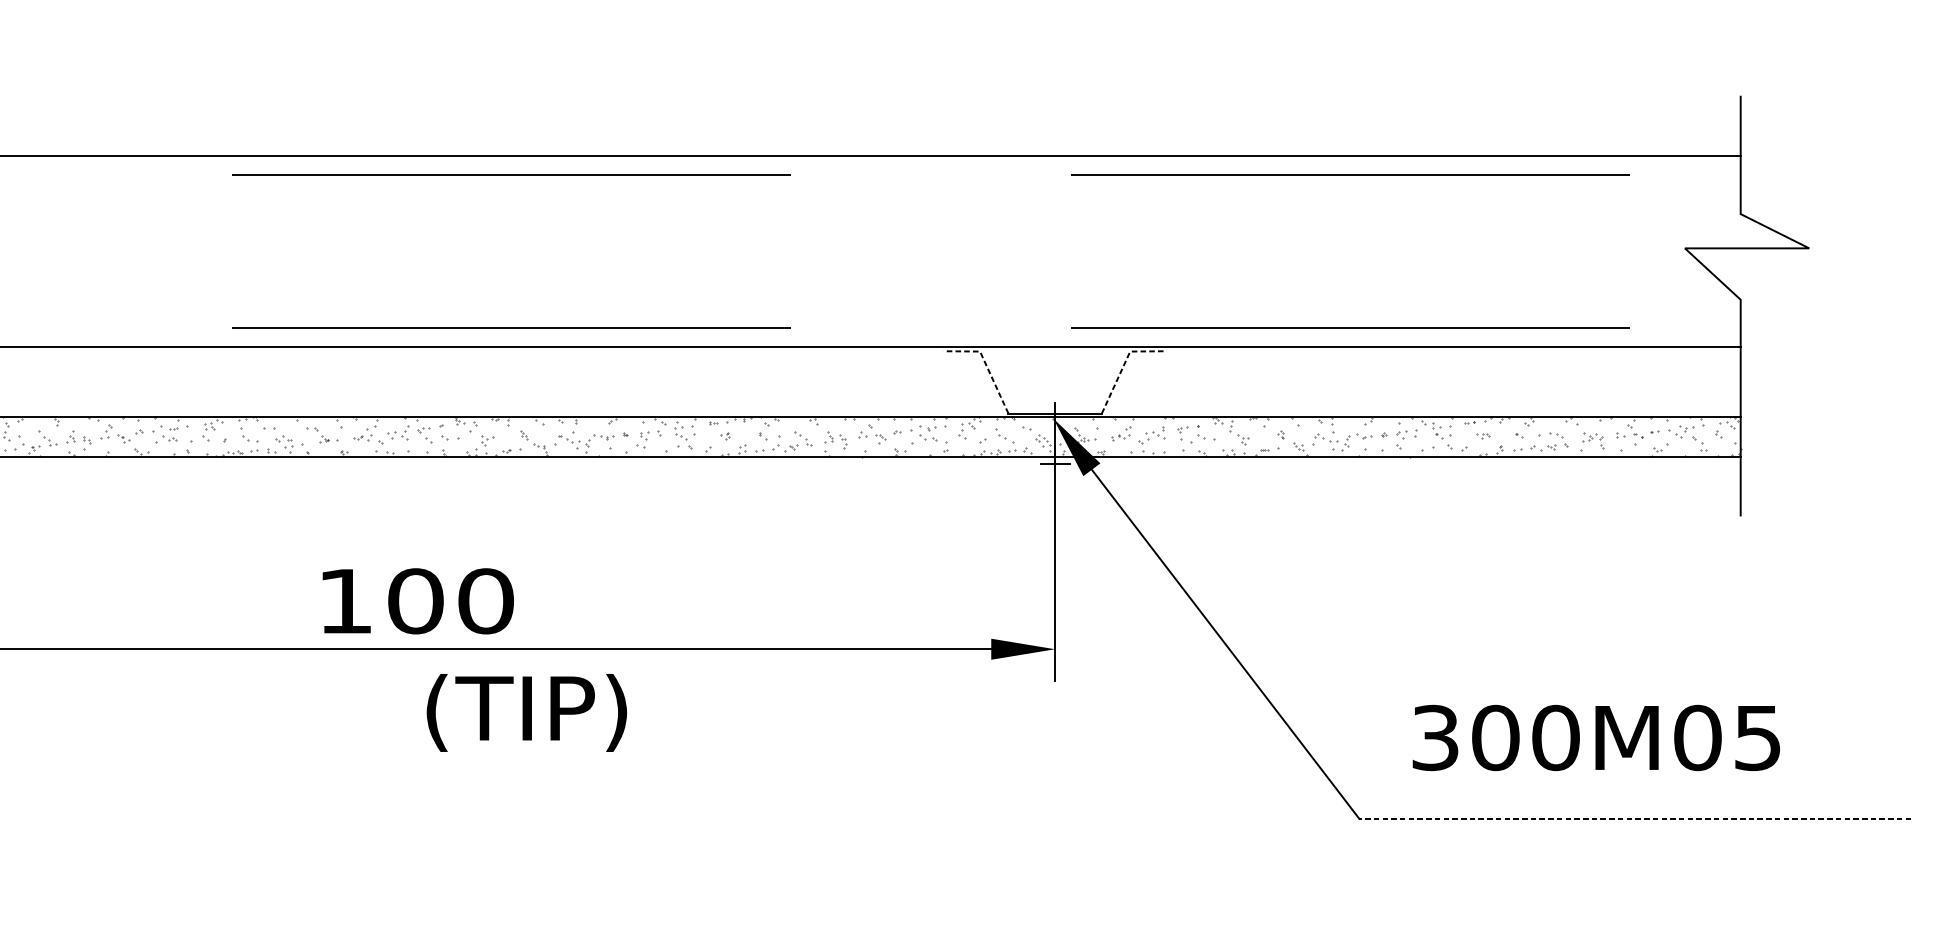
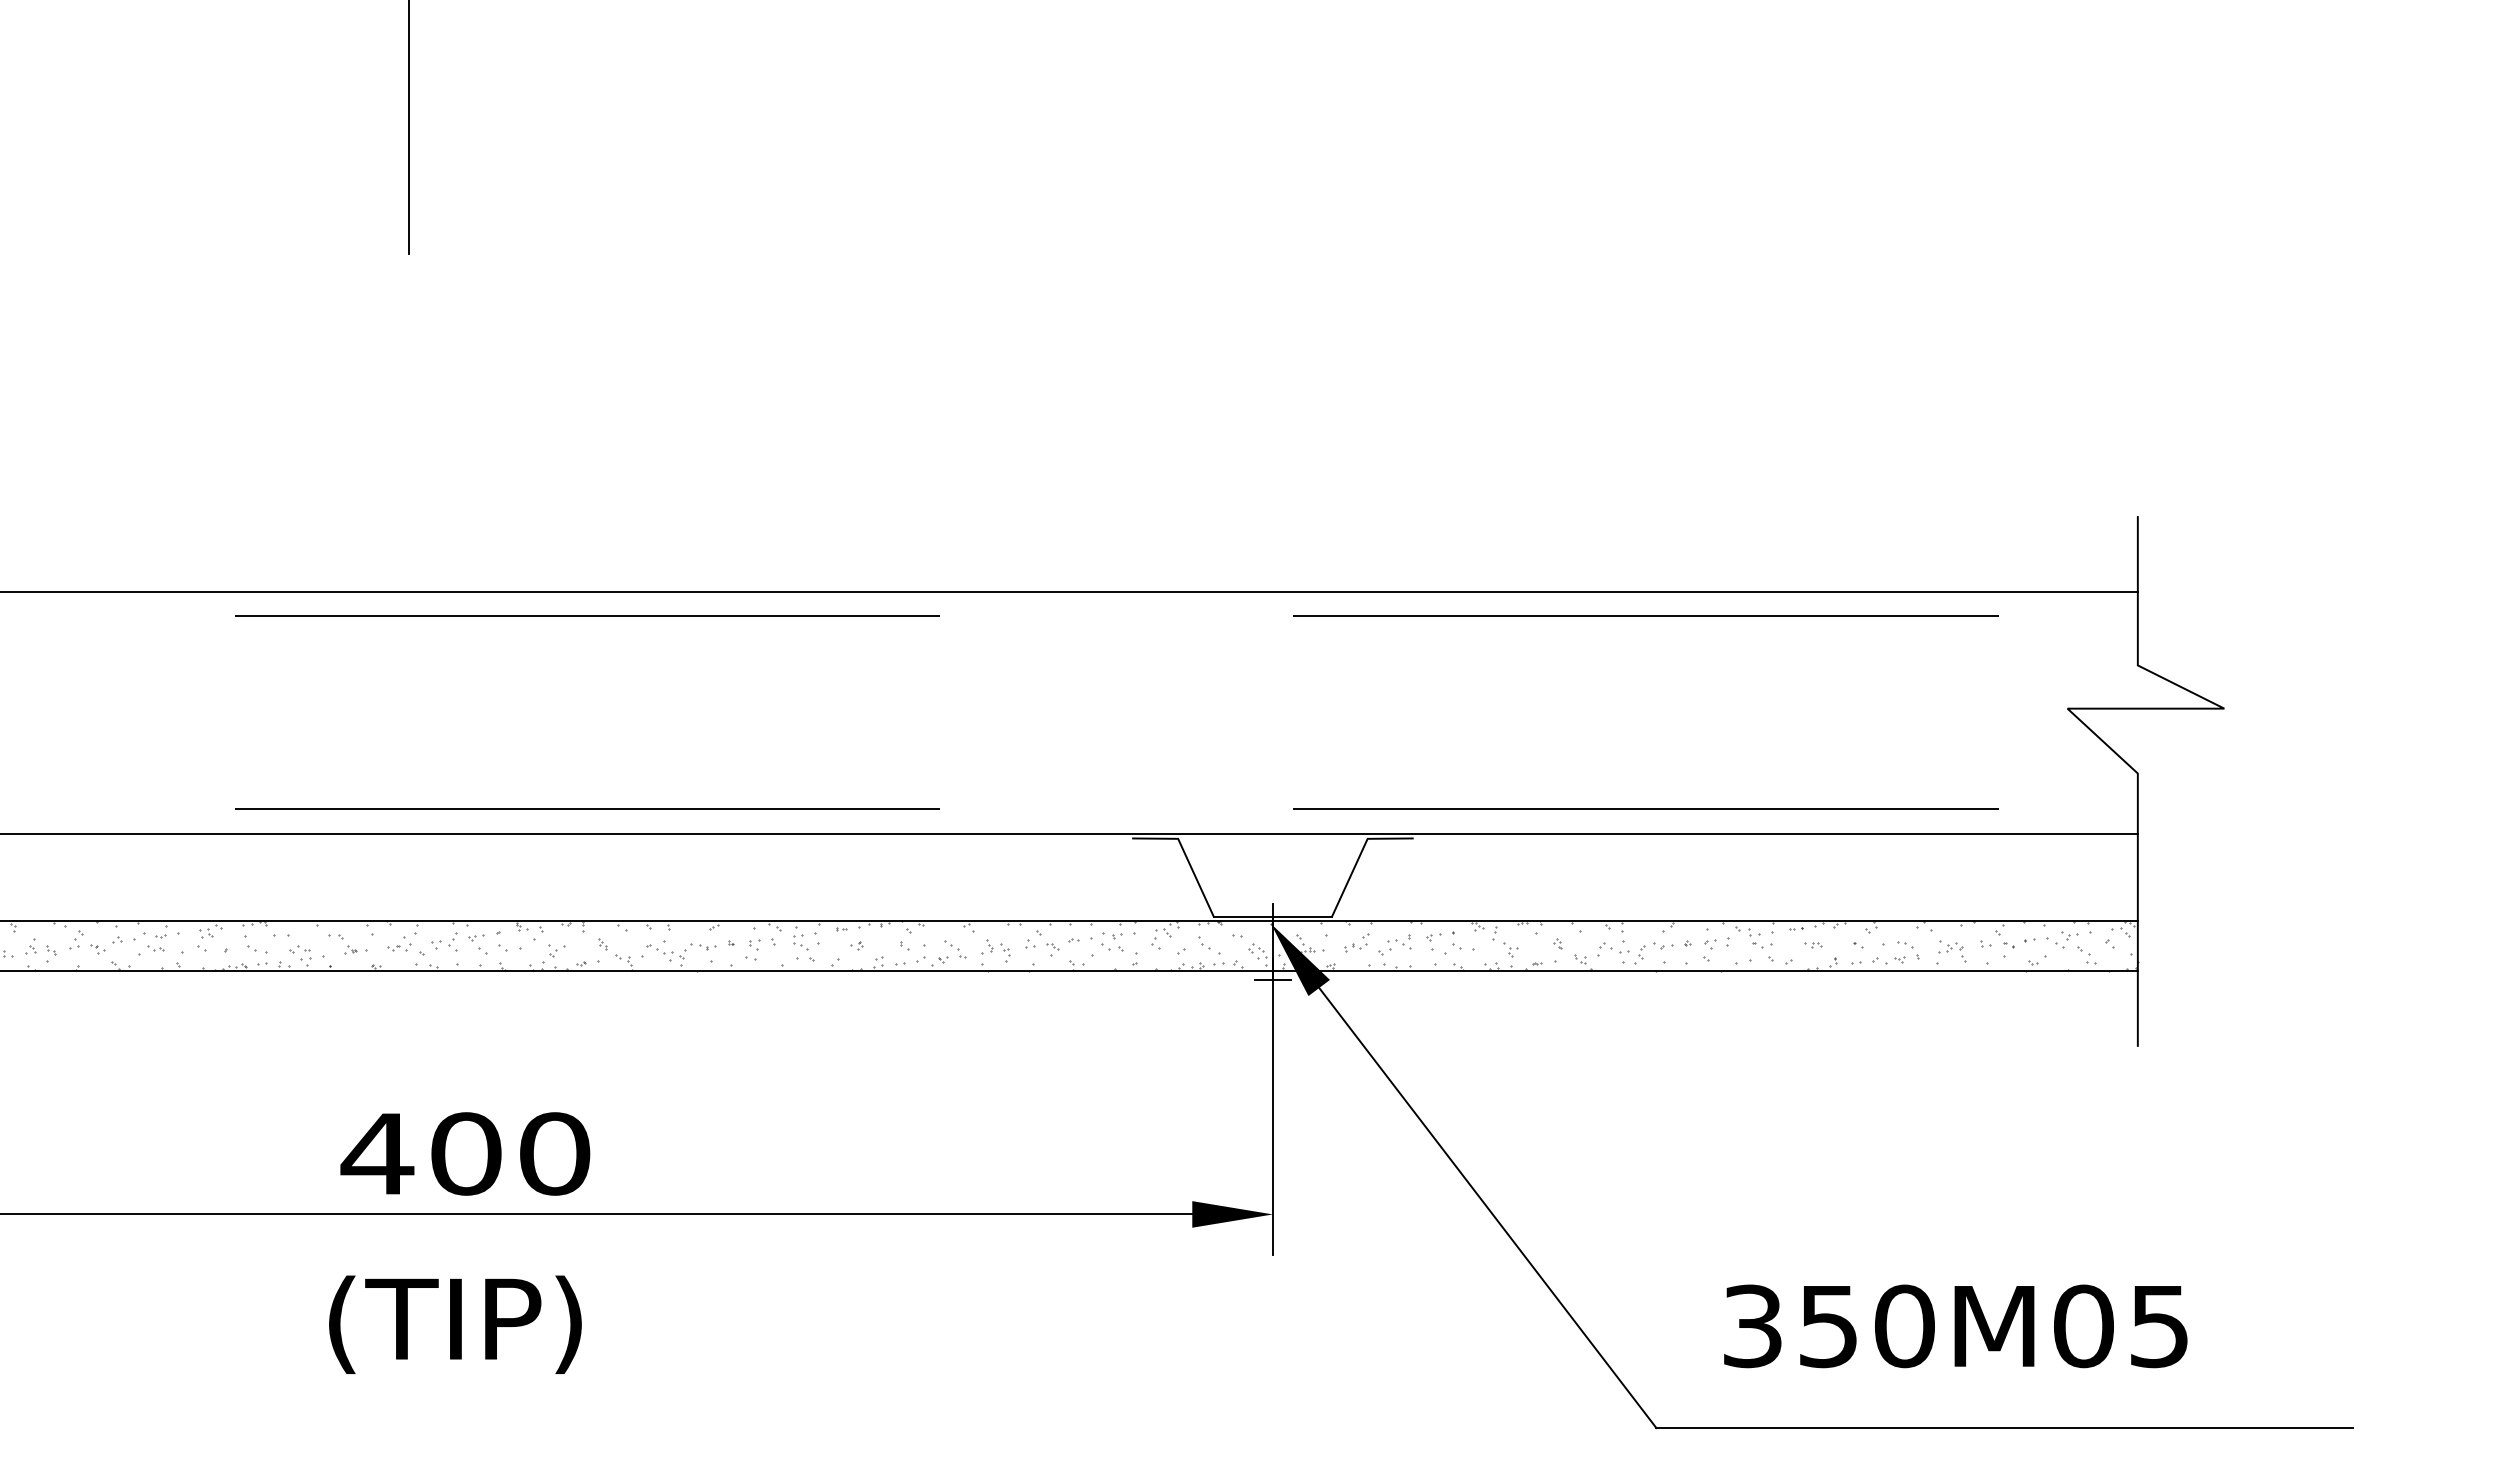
line: (985, 364) -> (1185, 855), dashed -> solid
line: (1123, 364) -> (1359, 855), dashed -> solid
text: (345, 600) -> (377, 1153), 100 -> 400
text: (526, 712) -> (455, 1324), moved
text: (1495, 738) -> (1828, 1326), 300M05 -> 350M05
line: (1635, 818) -> (2004, 1428), dashed -> solid

